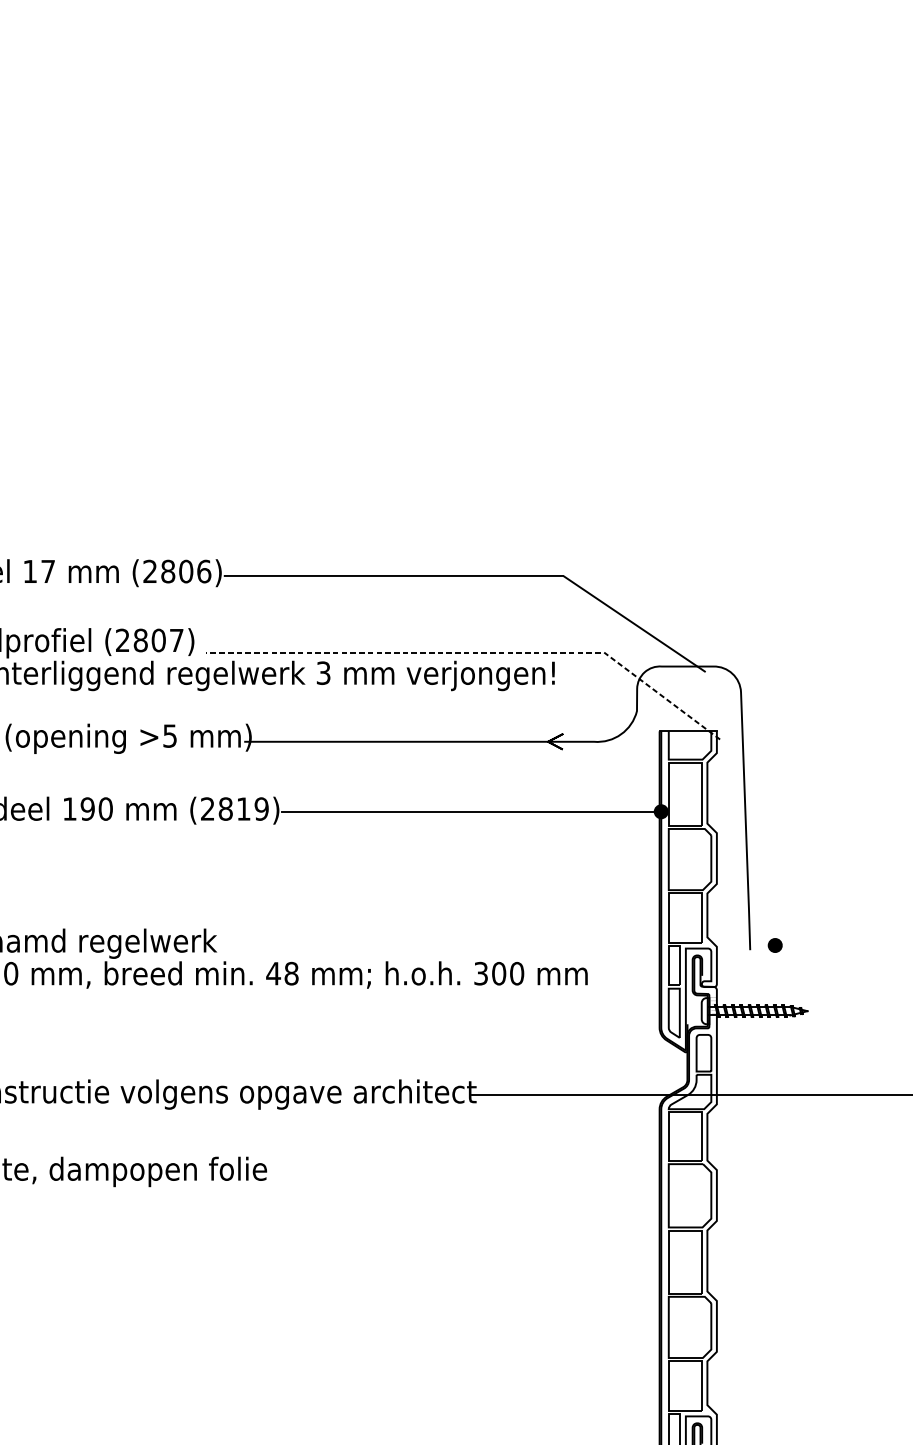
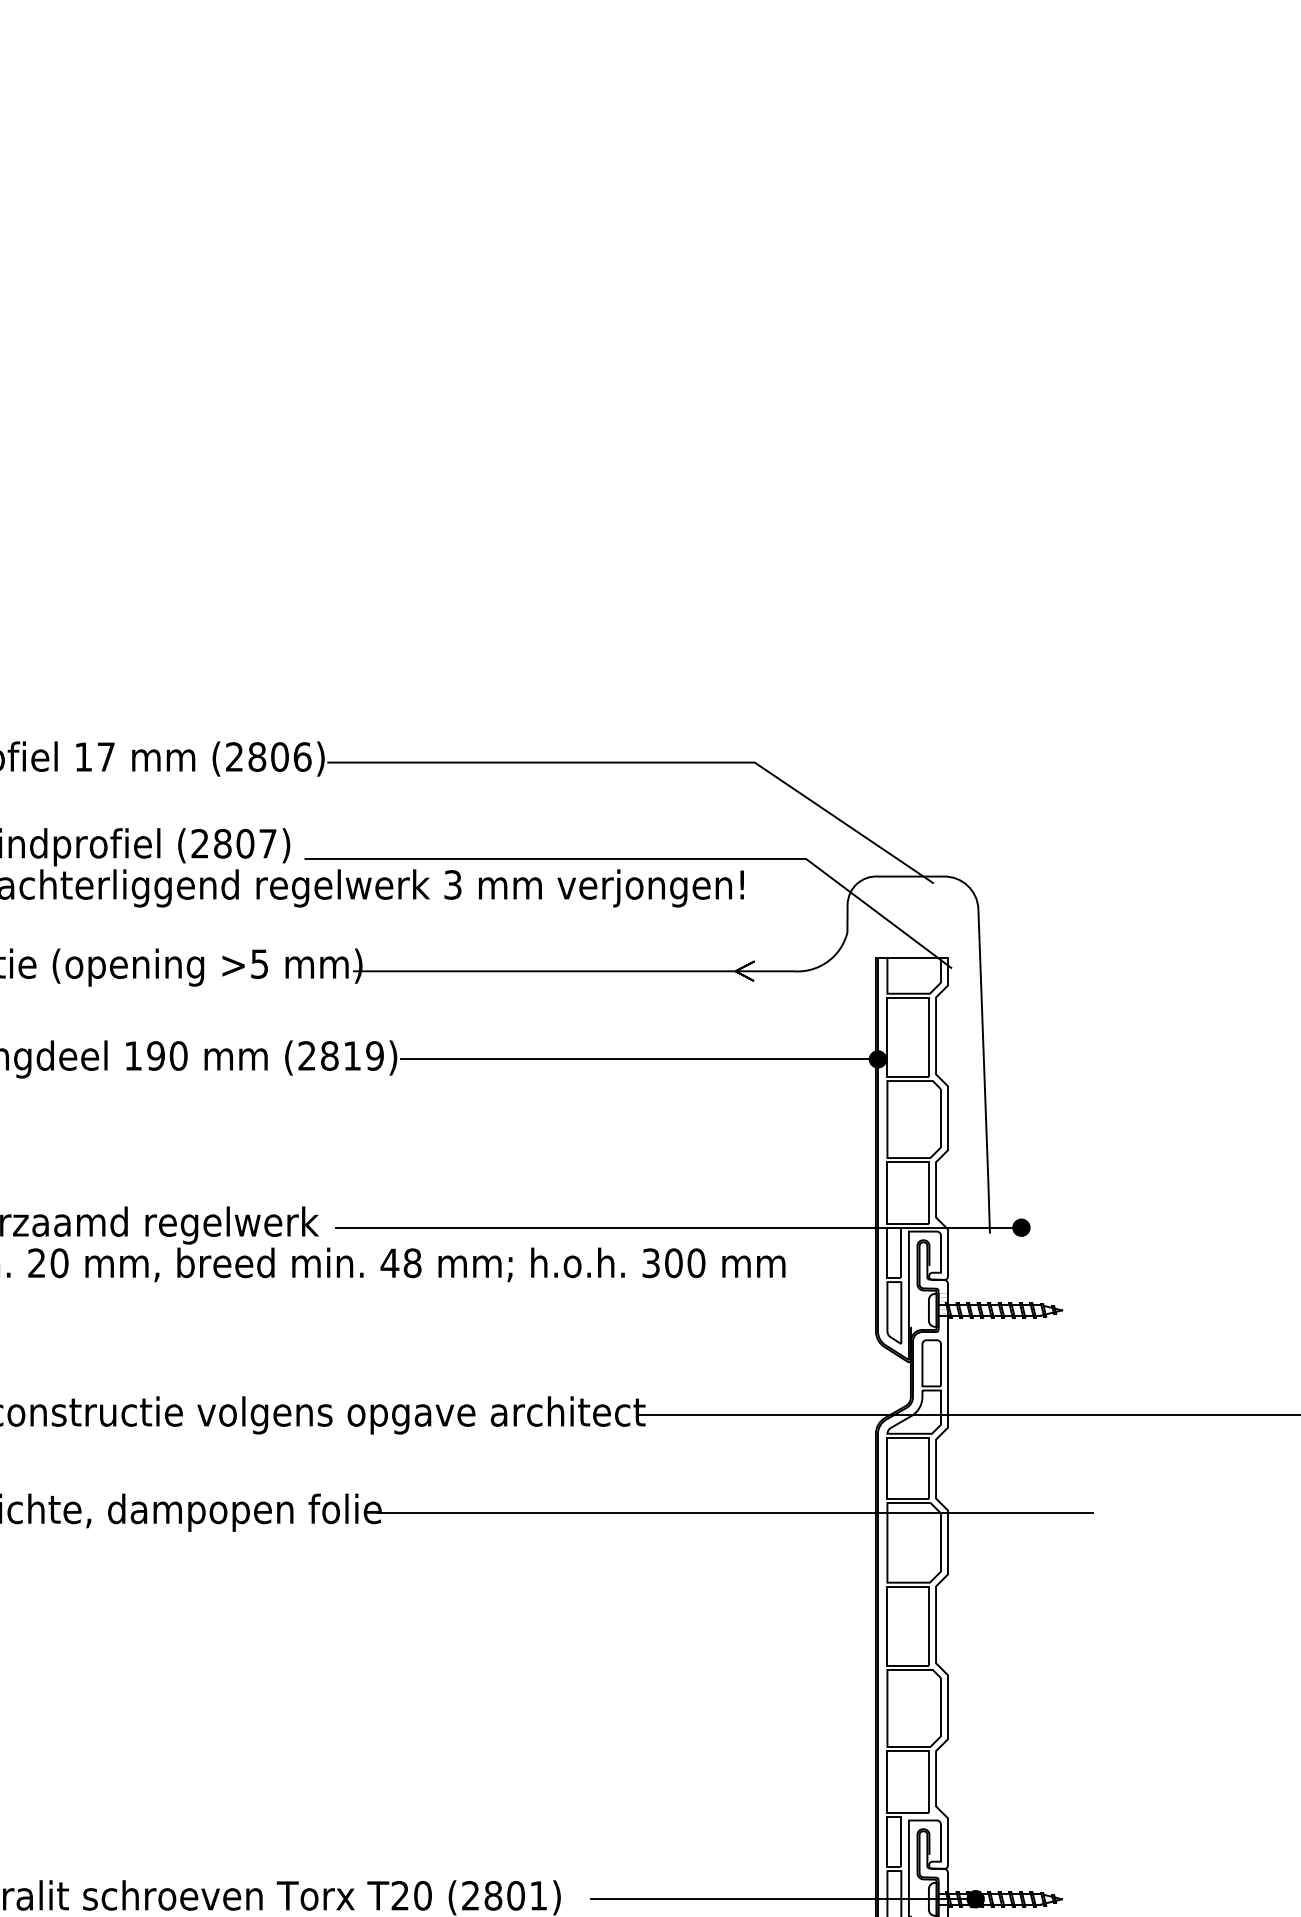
line: (478, 652) -> (647, 858), dashed -> solid
line: (502, 945) -> (678, 1227), added
line: (548, 1171) -> (735, 1512), added

